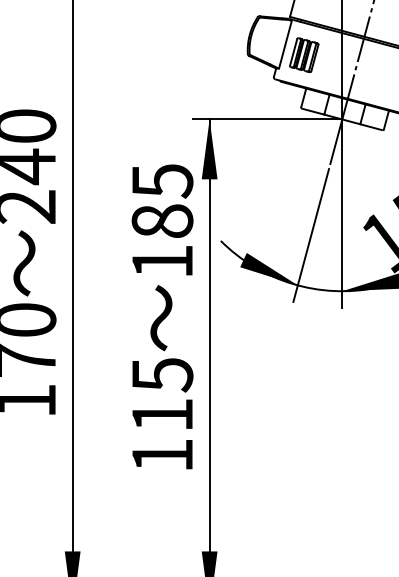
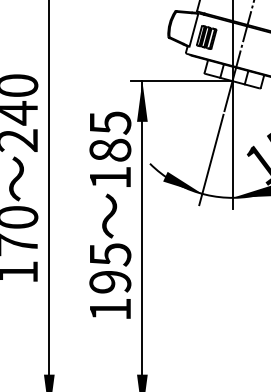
text: (162, 415) -> (110, 282), 115 -> 195

